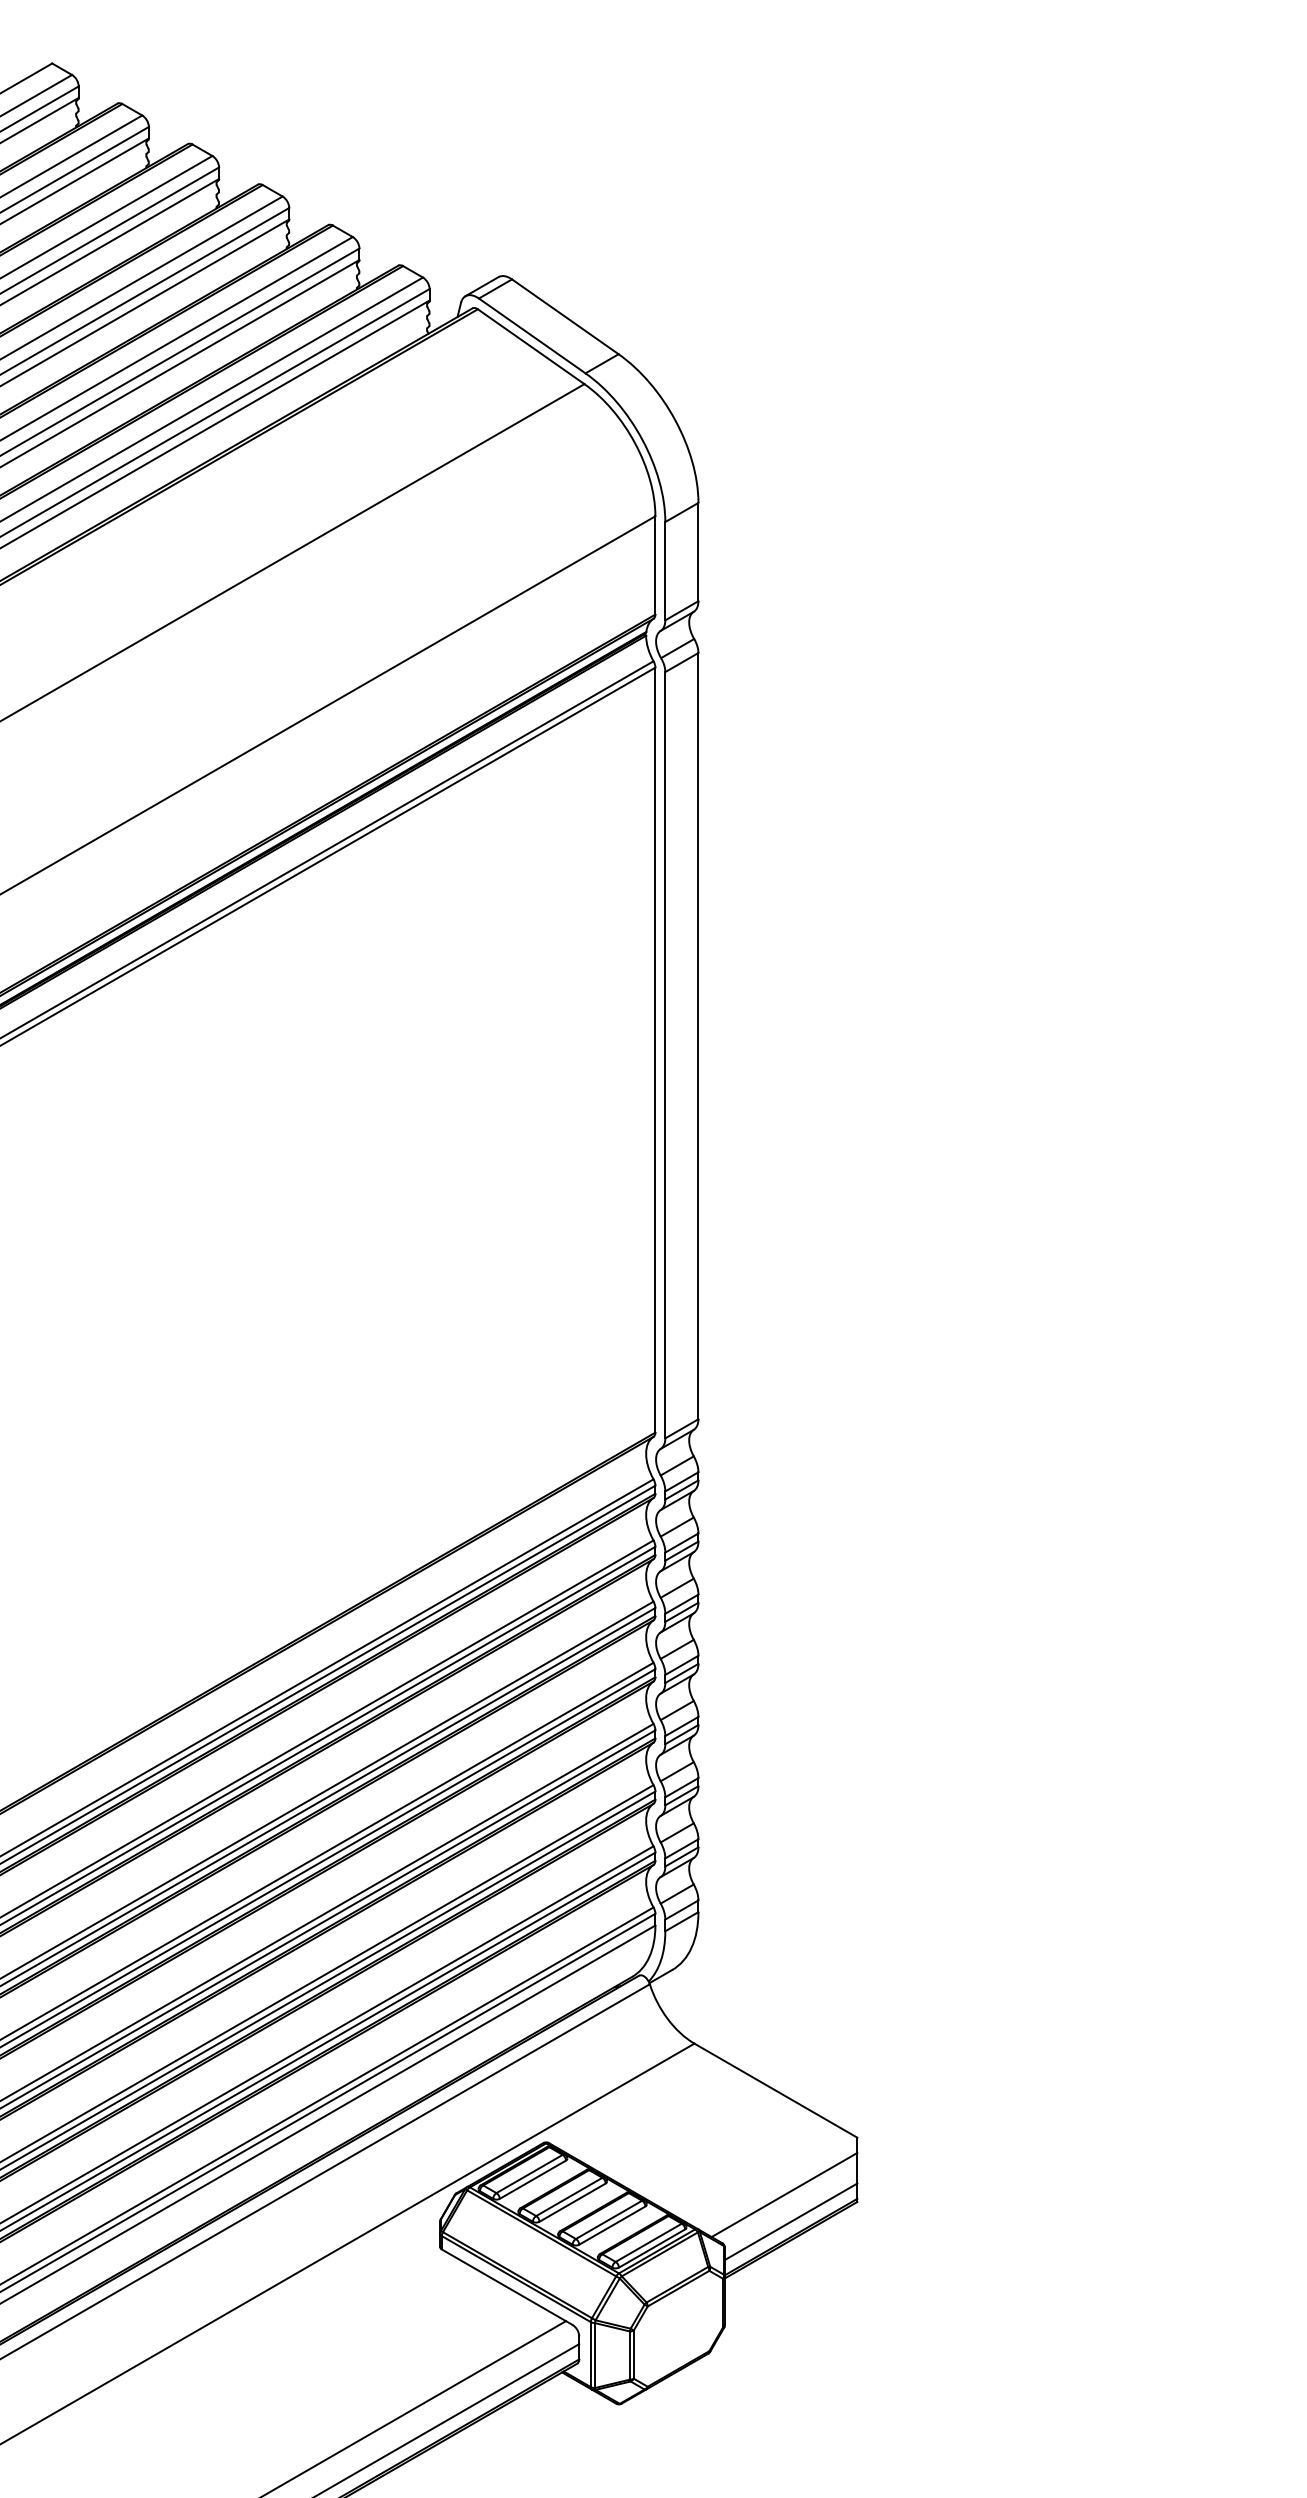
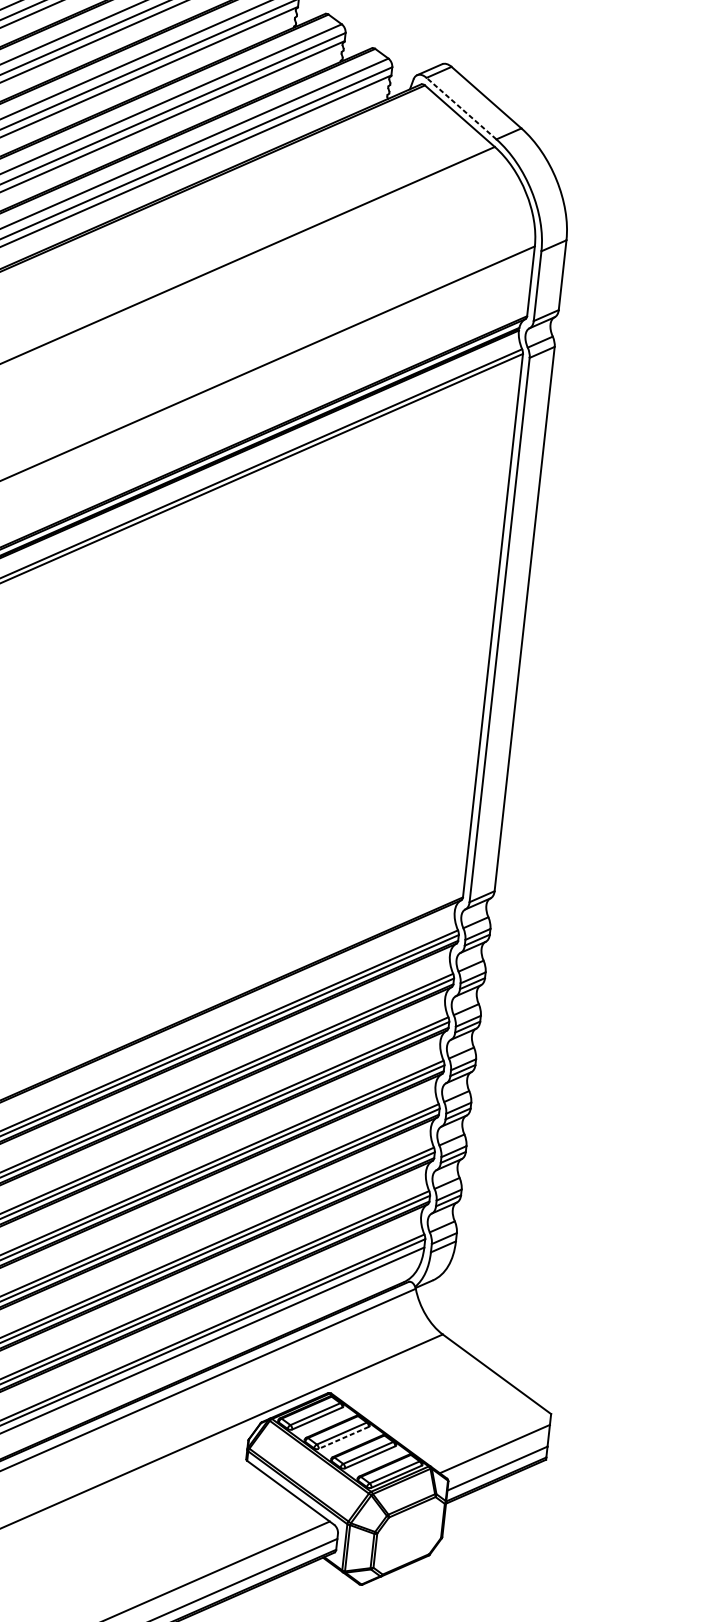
line: (531, 335) -> (461, 108), solid -> dashed
line: (572, 2202) -> (343, 1437), solid -> dashed

